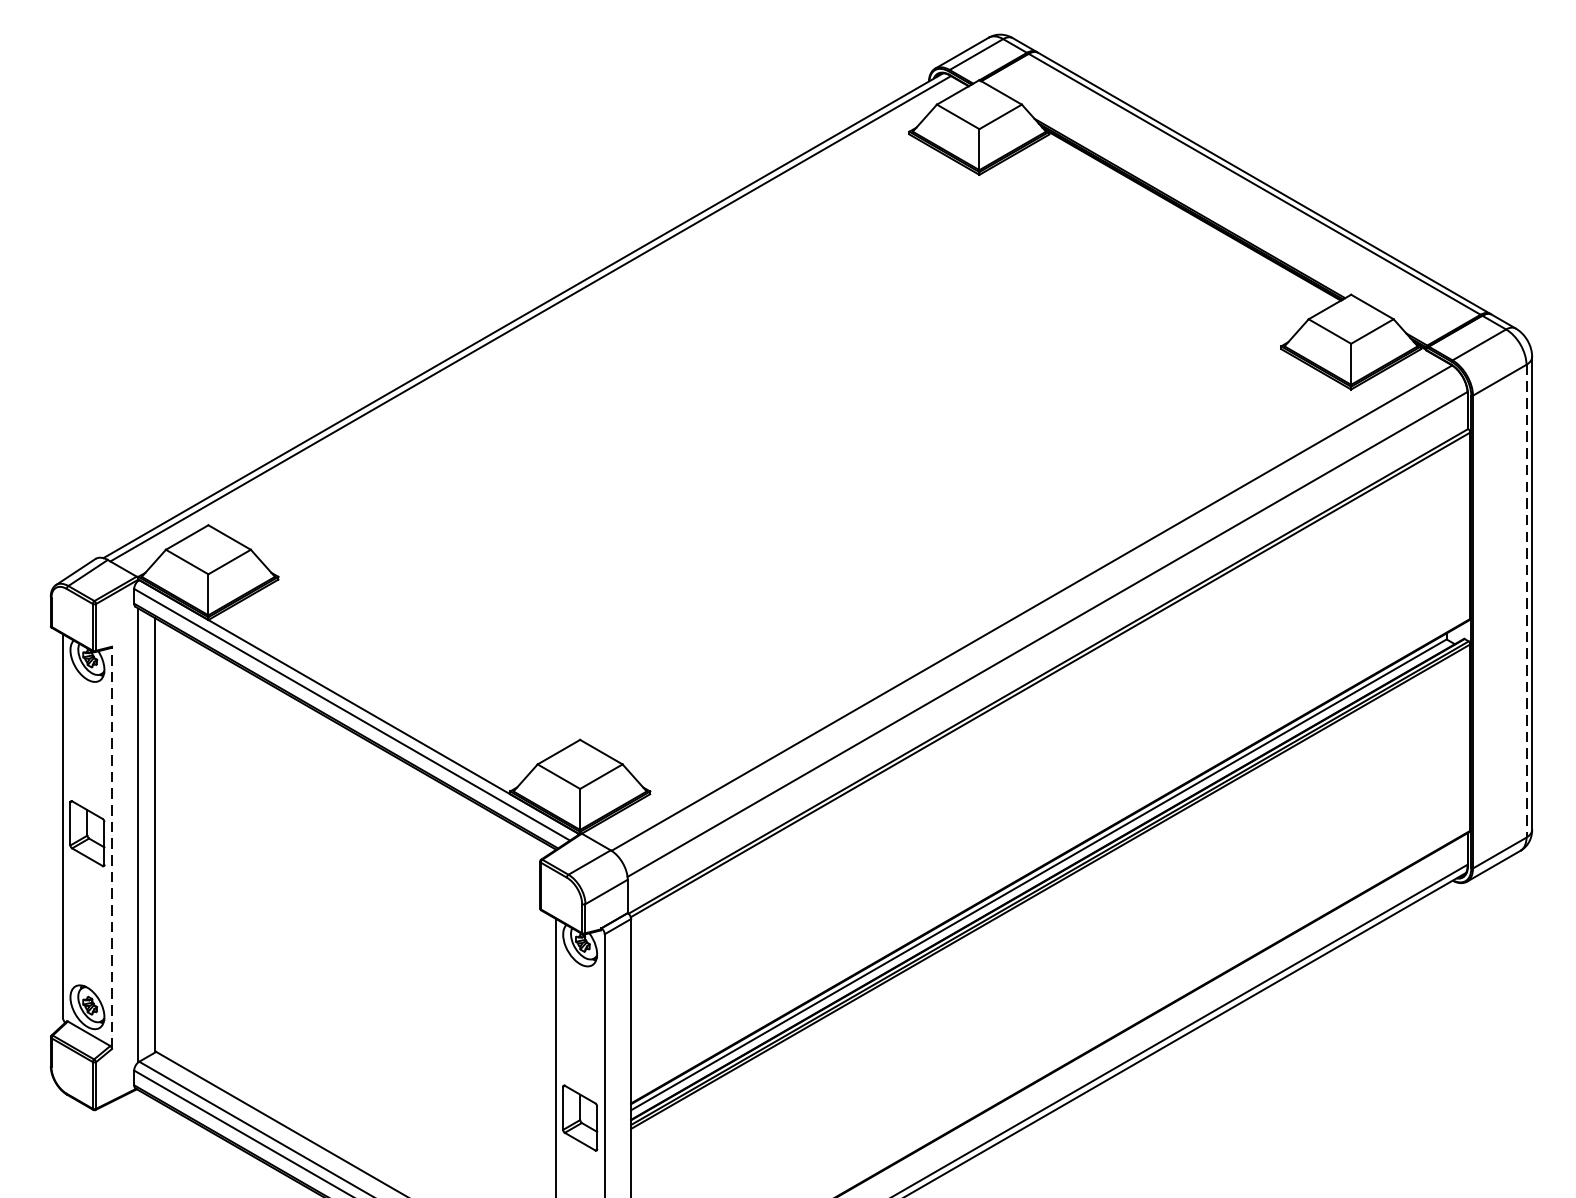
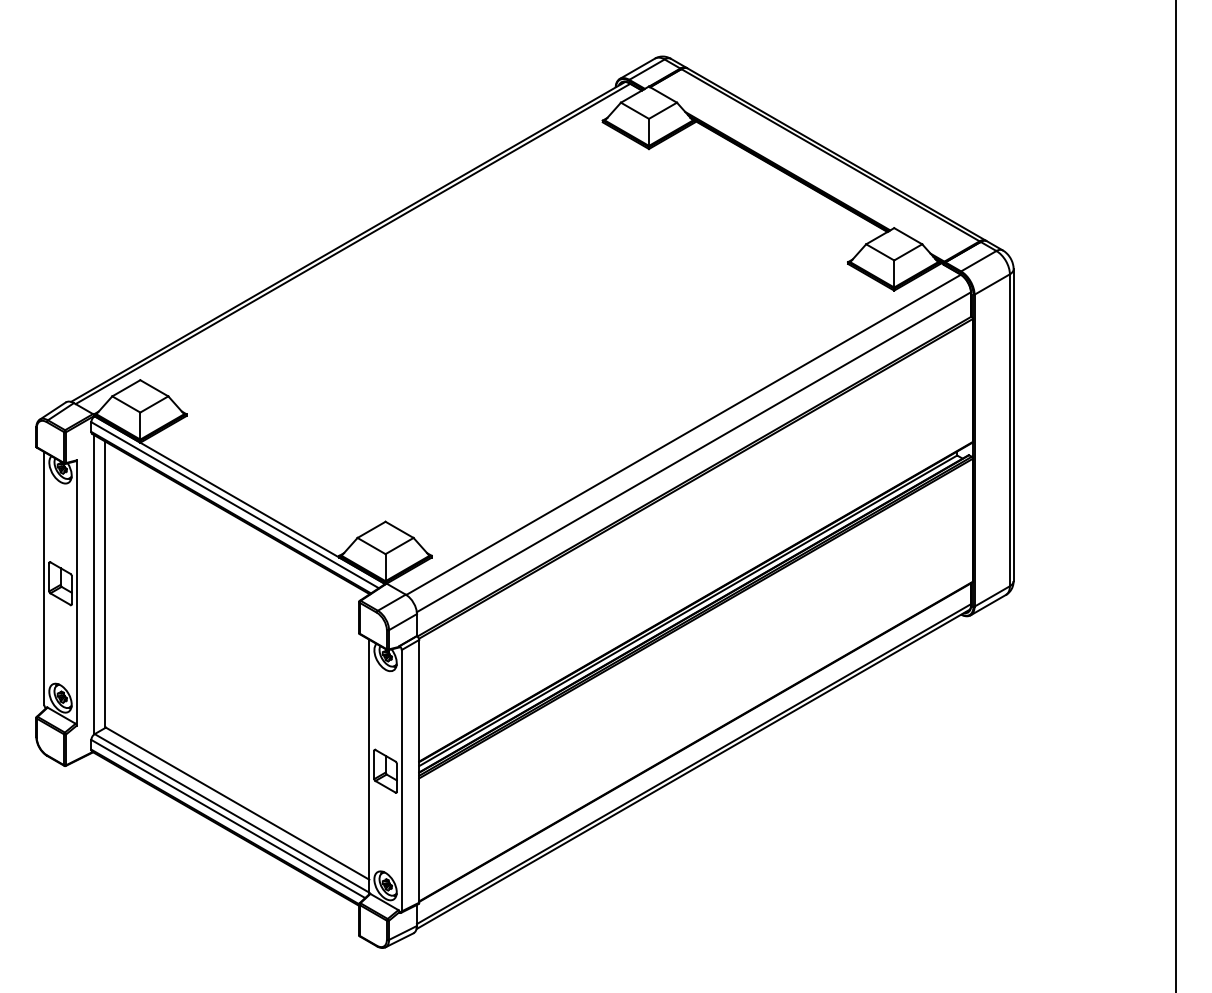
line: (1525, 601) -> (1009, 430), dashed -> solid
line: (111, 848) -> (76, 593), dashed -> solid

